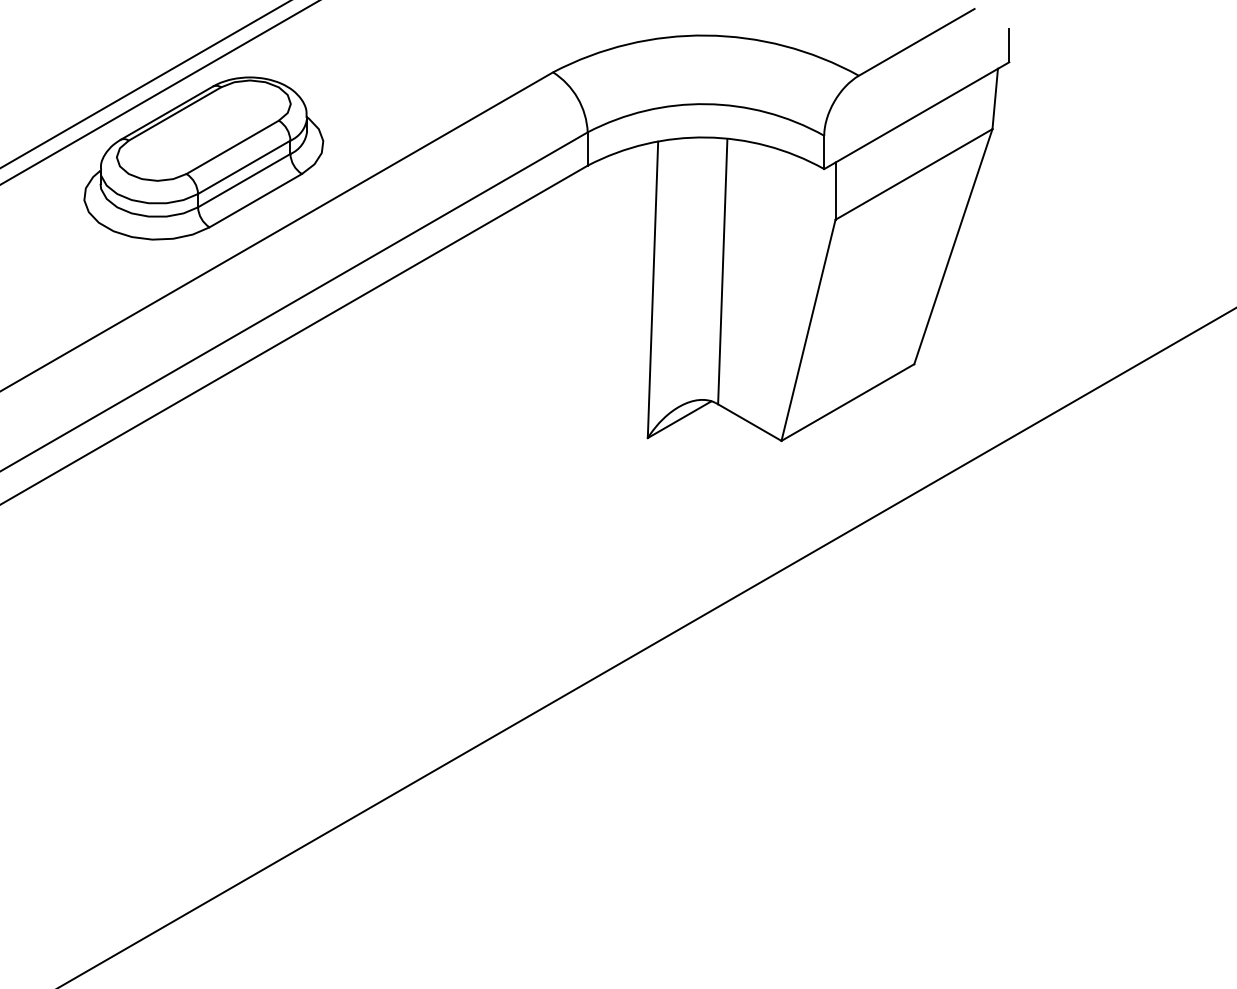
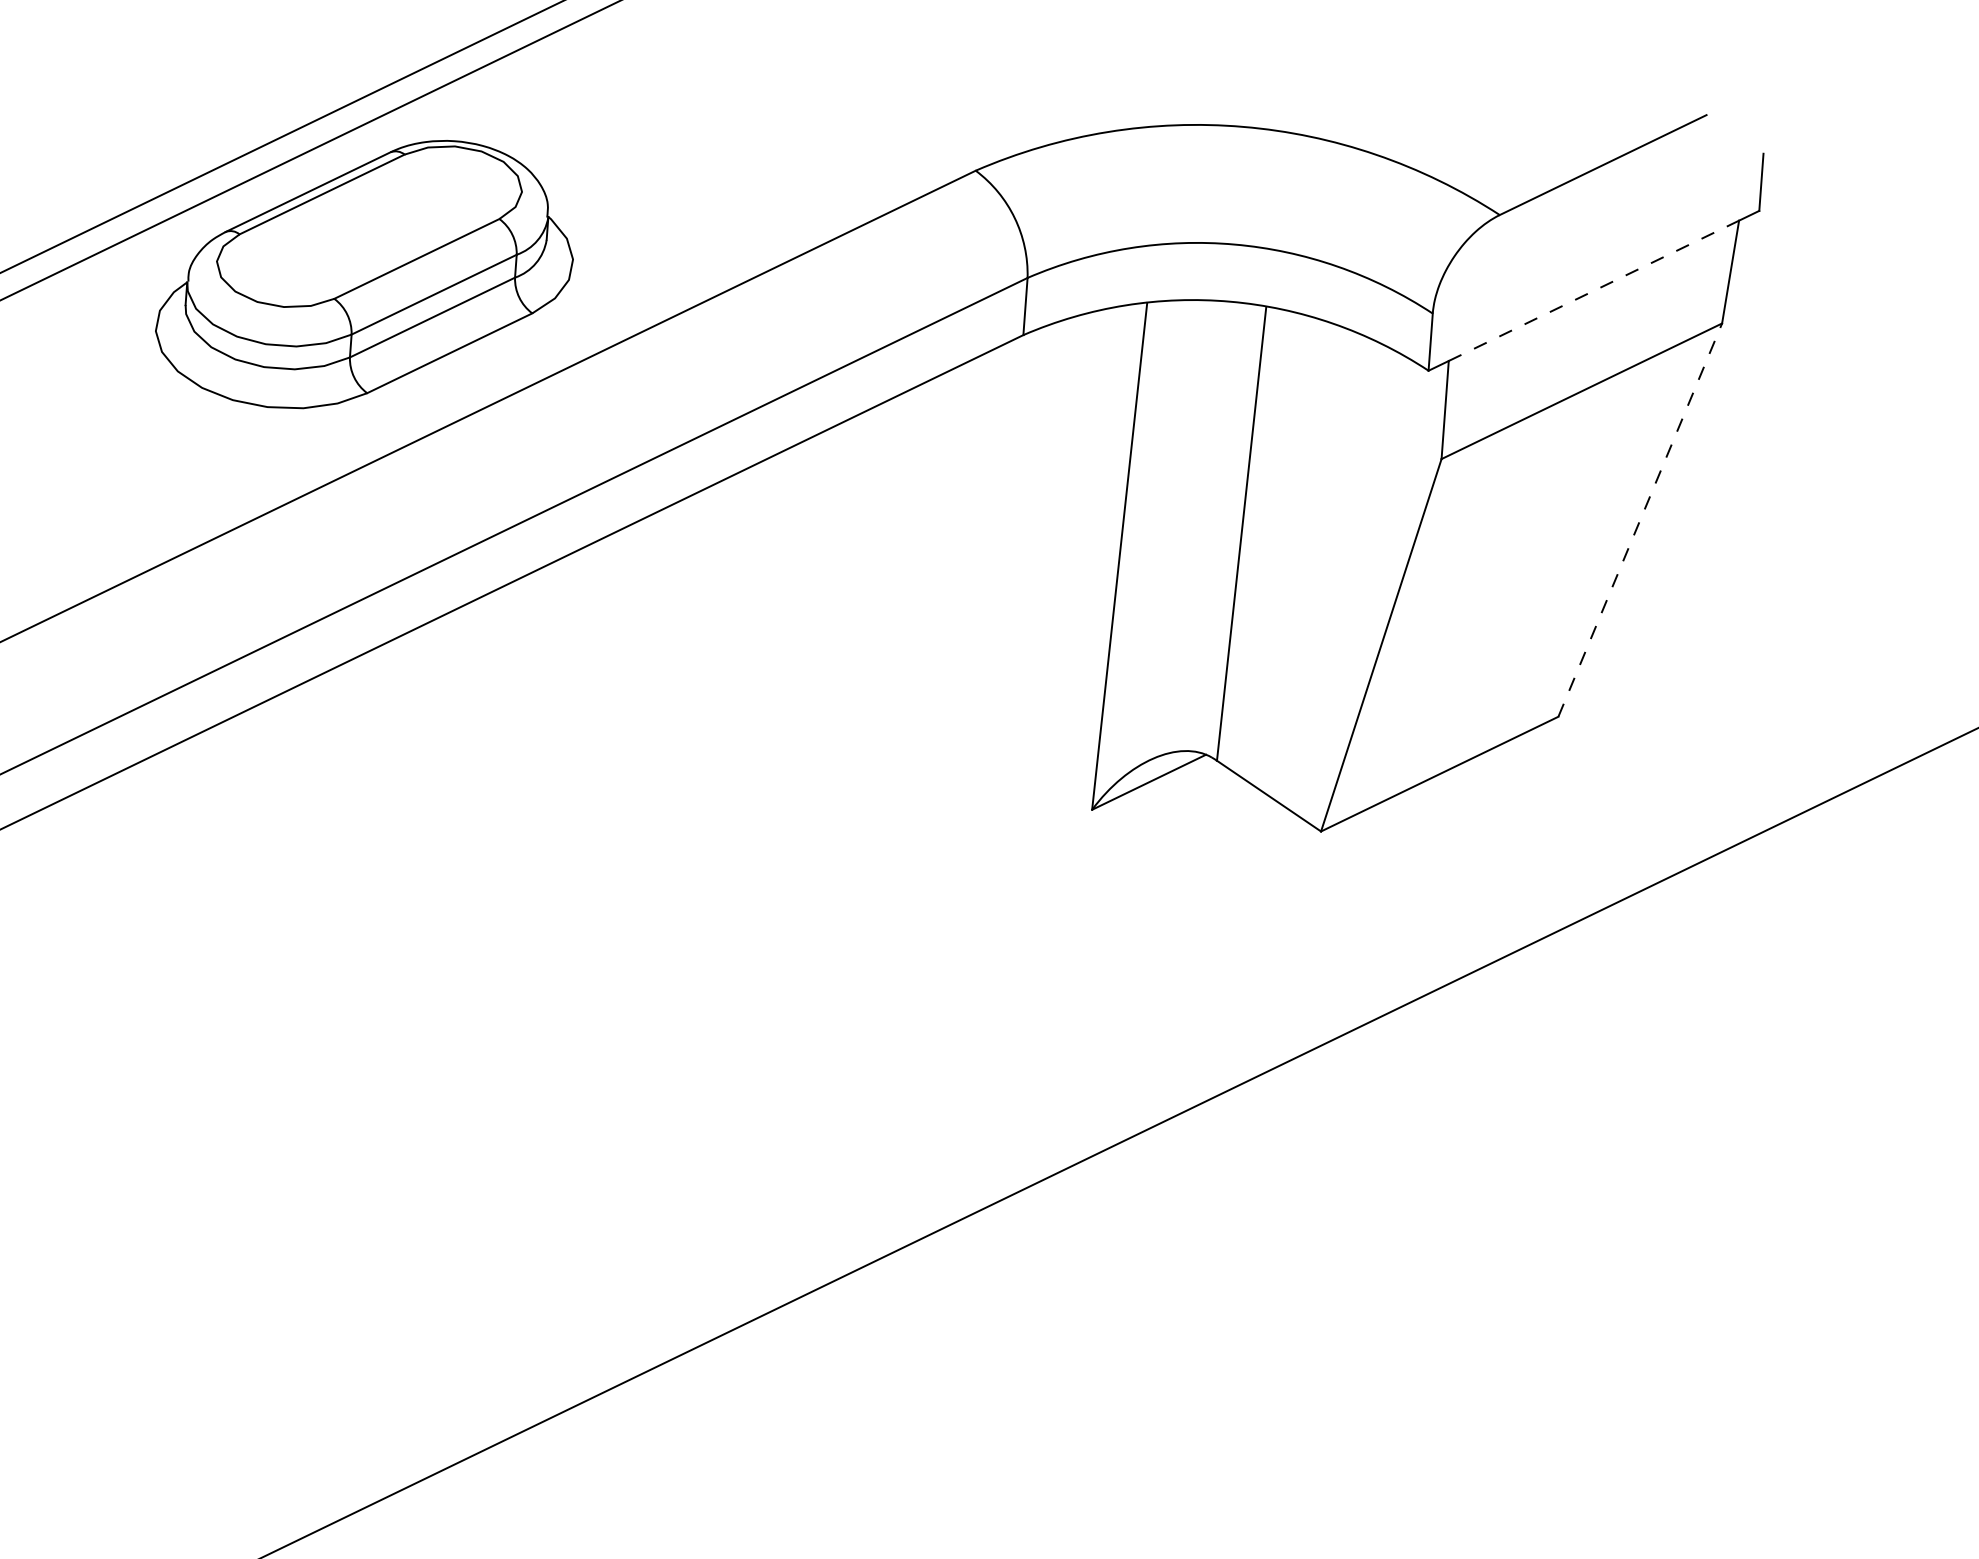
line: (916, 115) -> (1593, 290), solid -> dashed
line: (953, 246) -> (1640, 519), solid -> dashed

